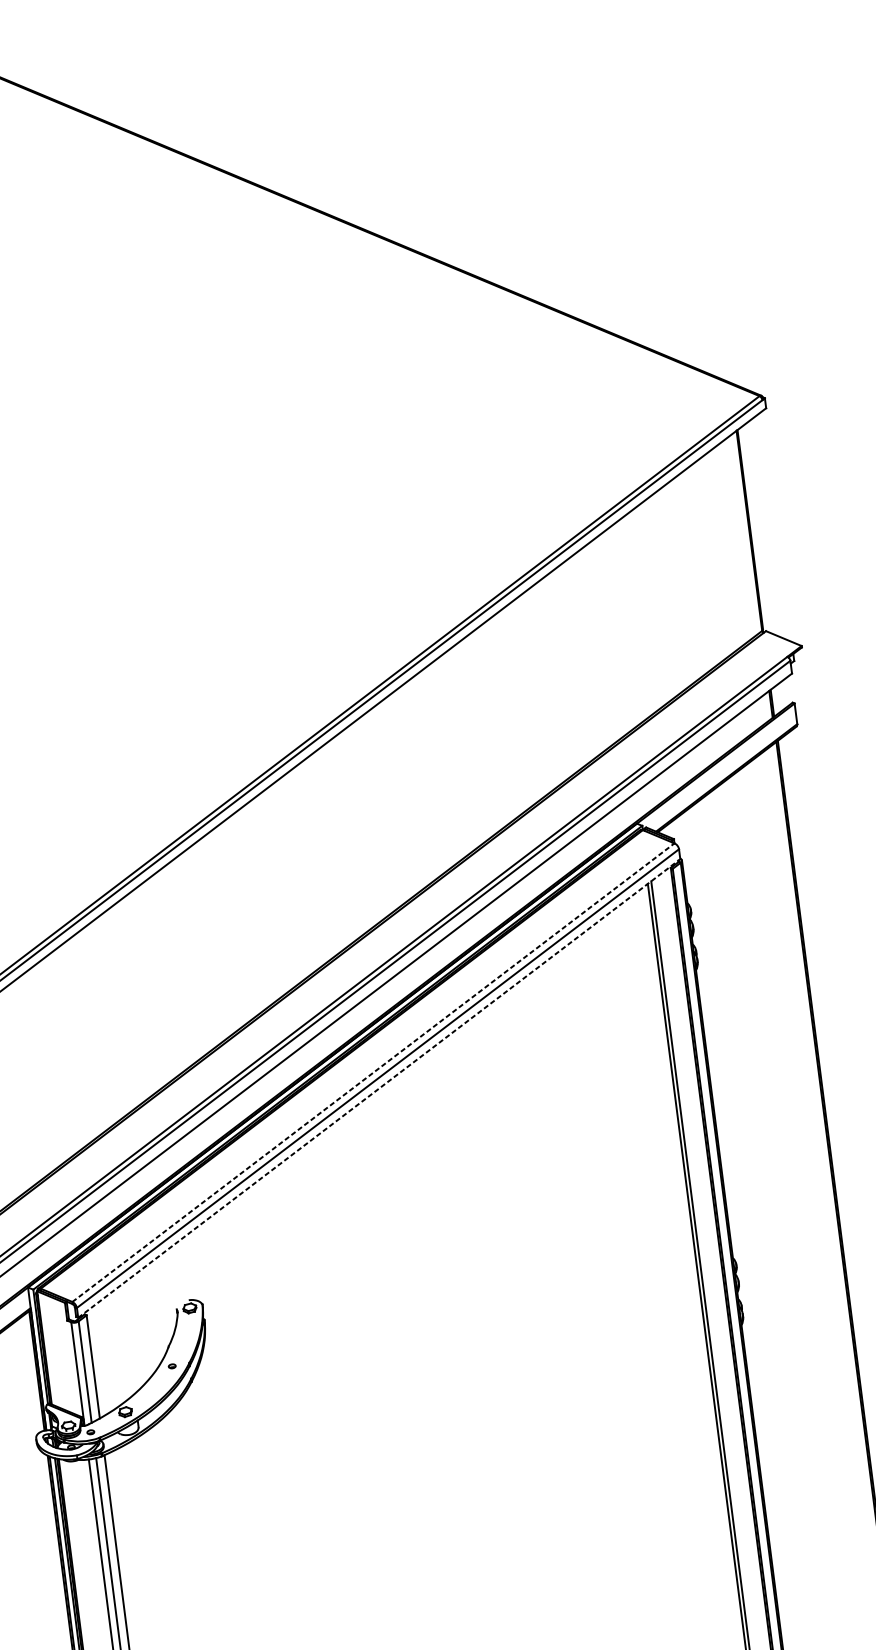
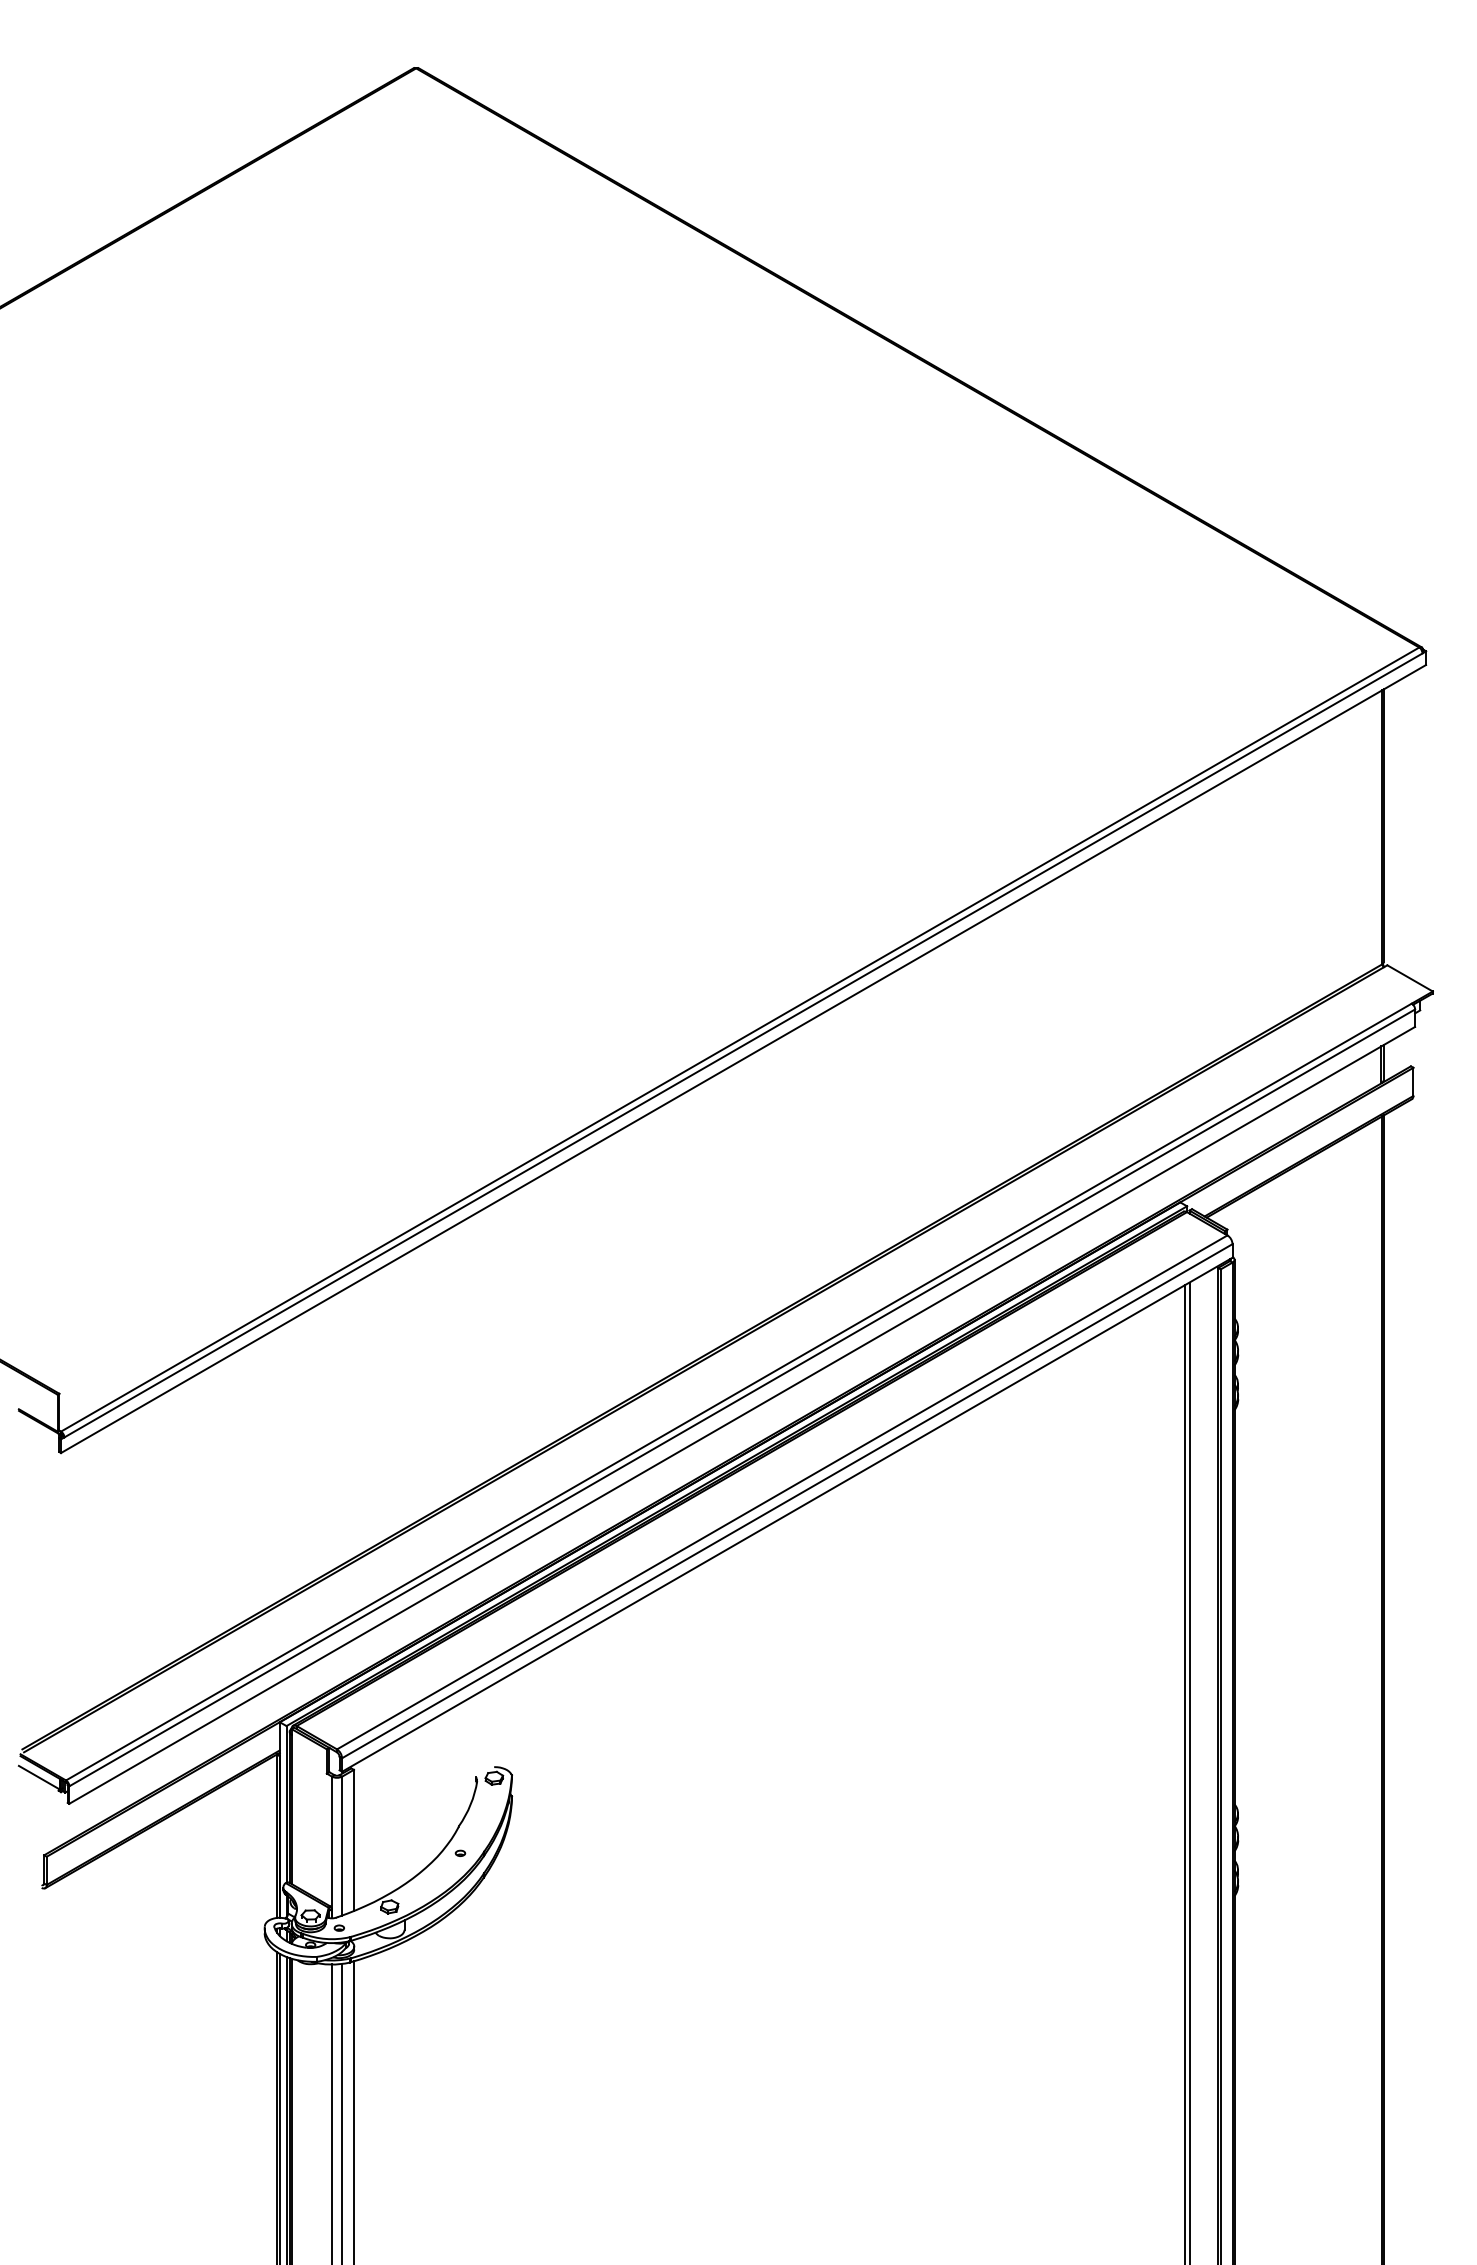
line: (373, 1072) -> (782, 1492), dashed -> solid
line: (379, 1088) -> (787, 1514), dashed -> solid

